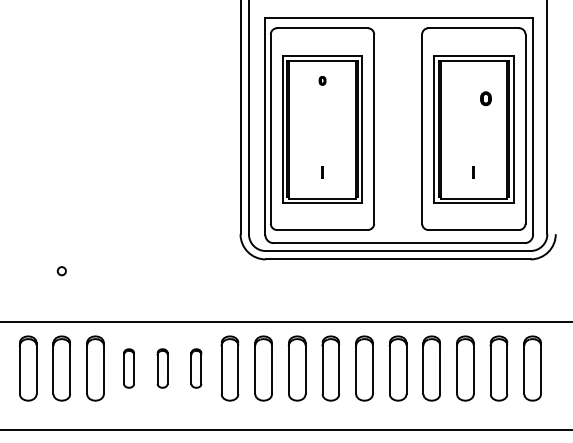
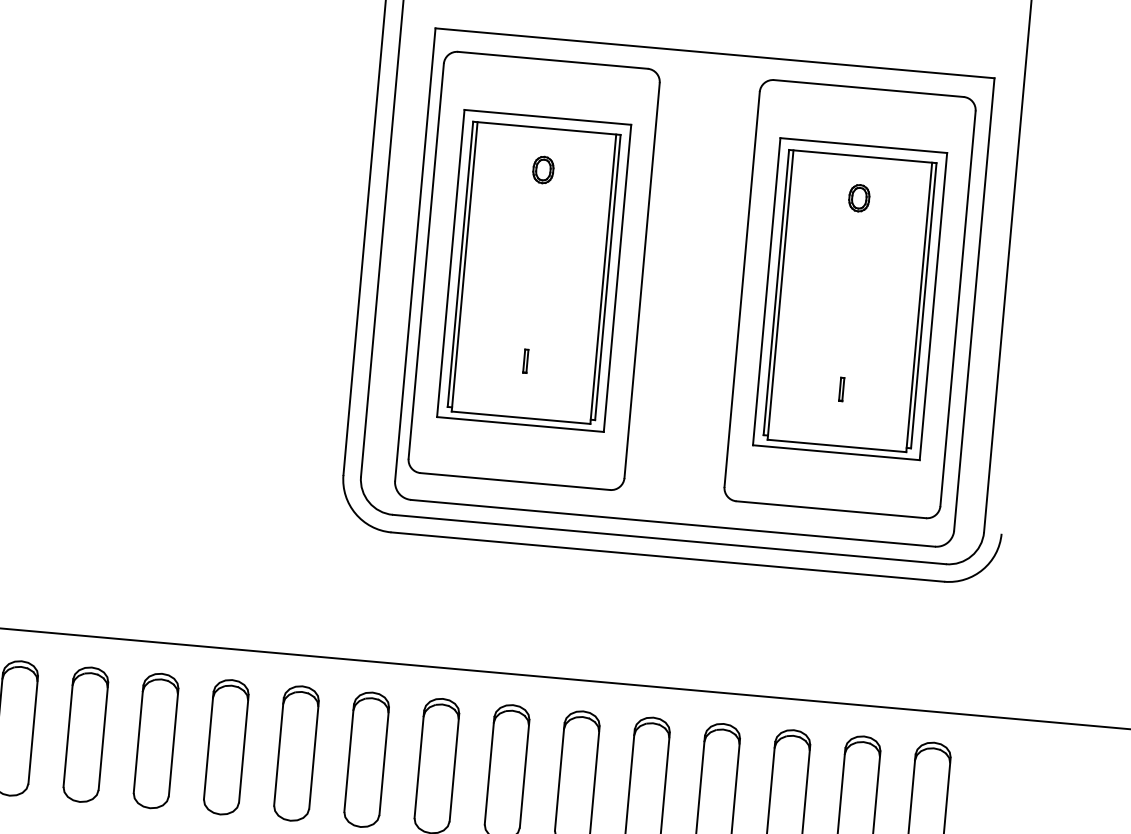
part: (322, 80) -> (543, 169), size x1.67
part: (485, 98) -> (858, 197), moved
part: (128, 368) -> (84, 734), size x1.67
part: (162, 368) -> (155, 740), size x1.67
part: (196, 368) -> (226, 747), size x1.67

